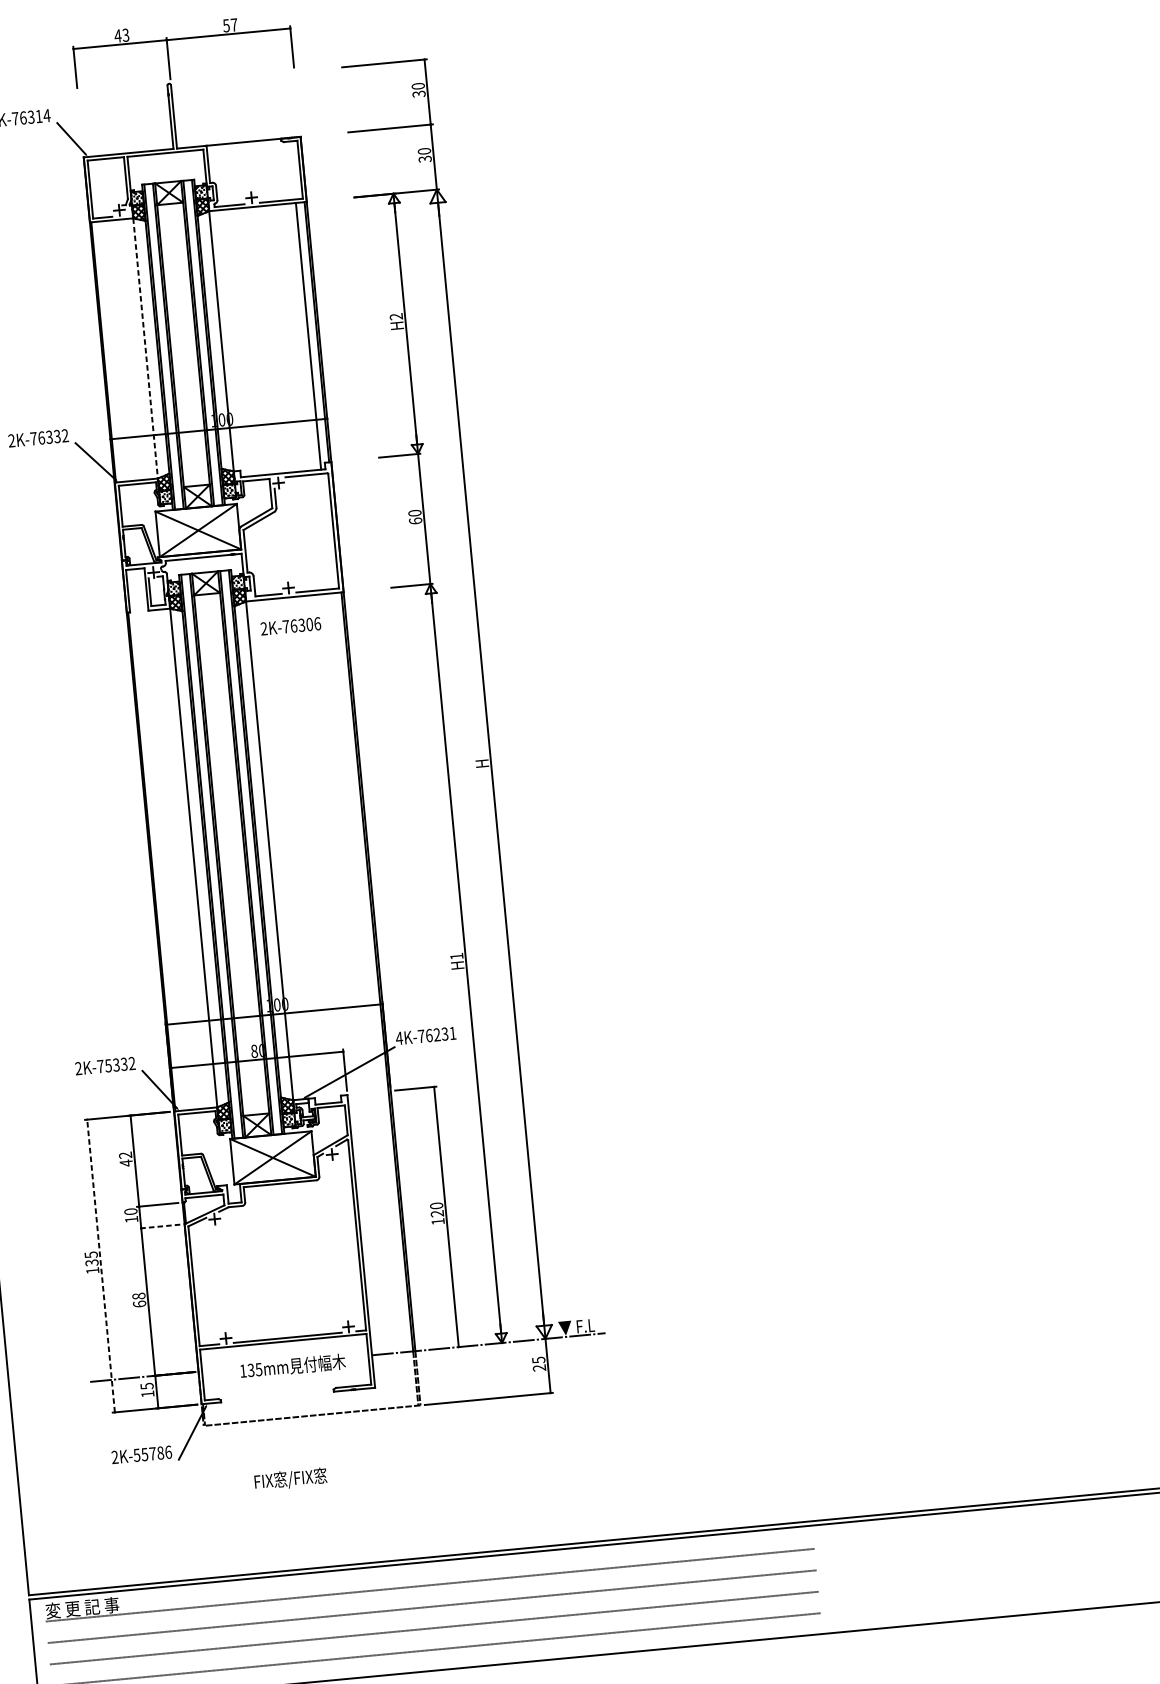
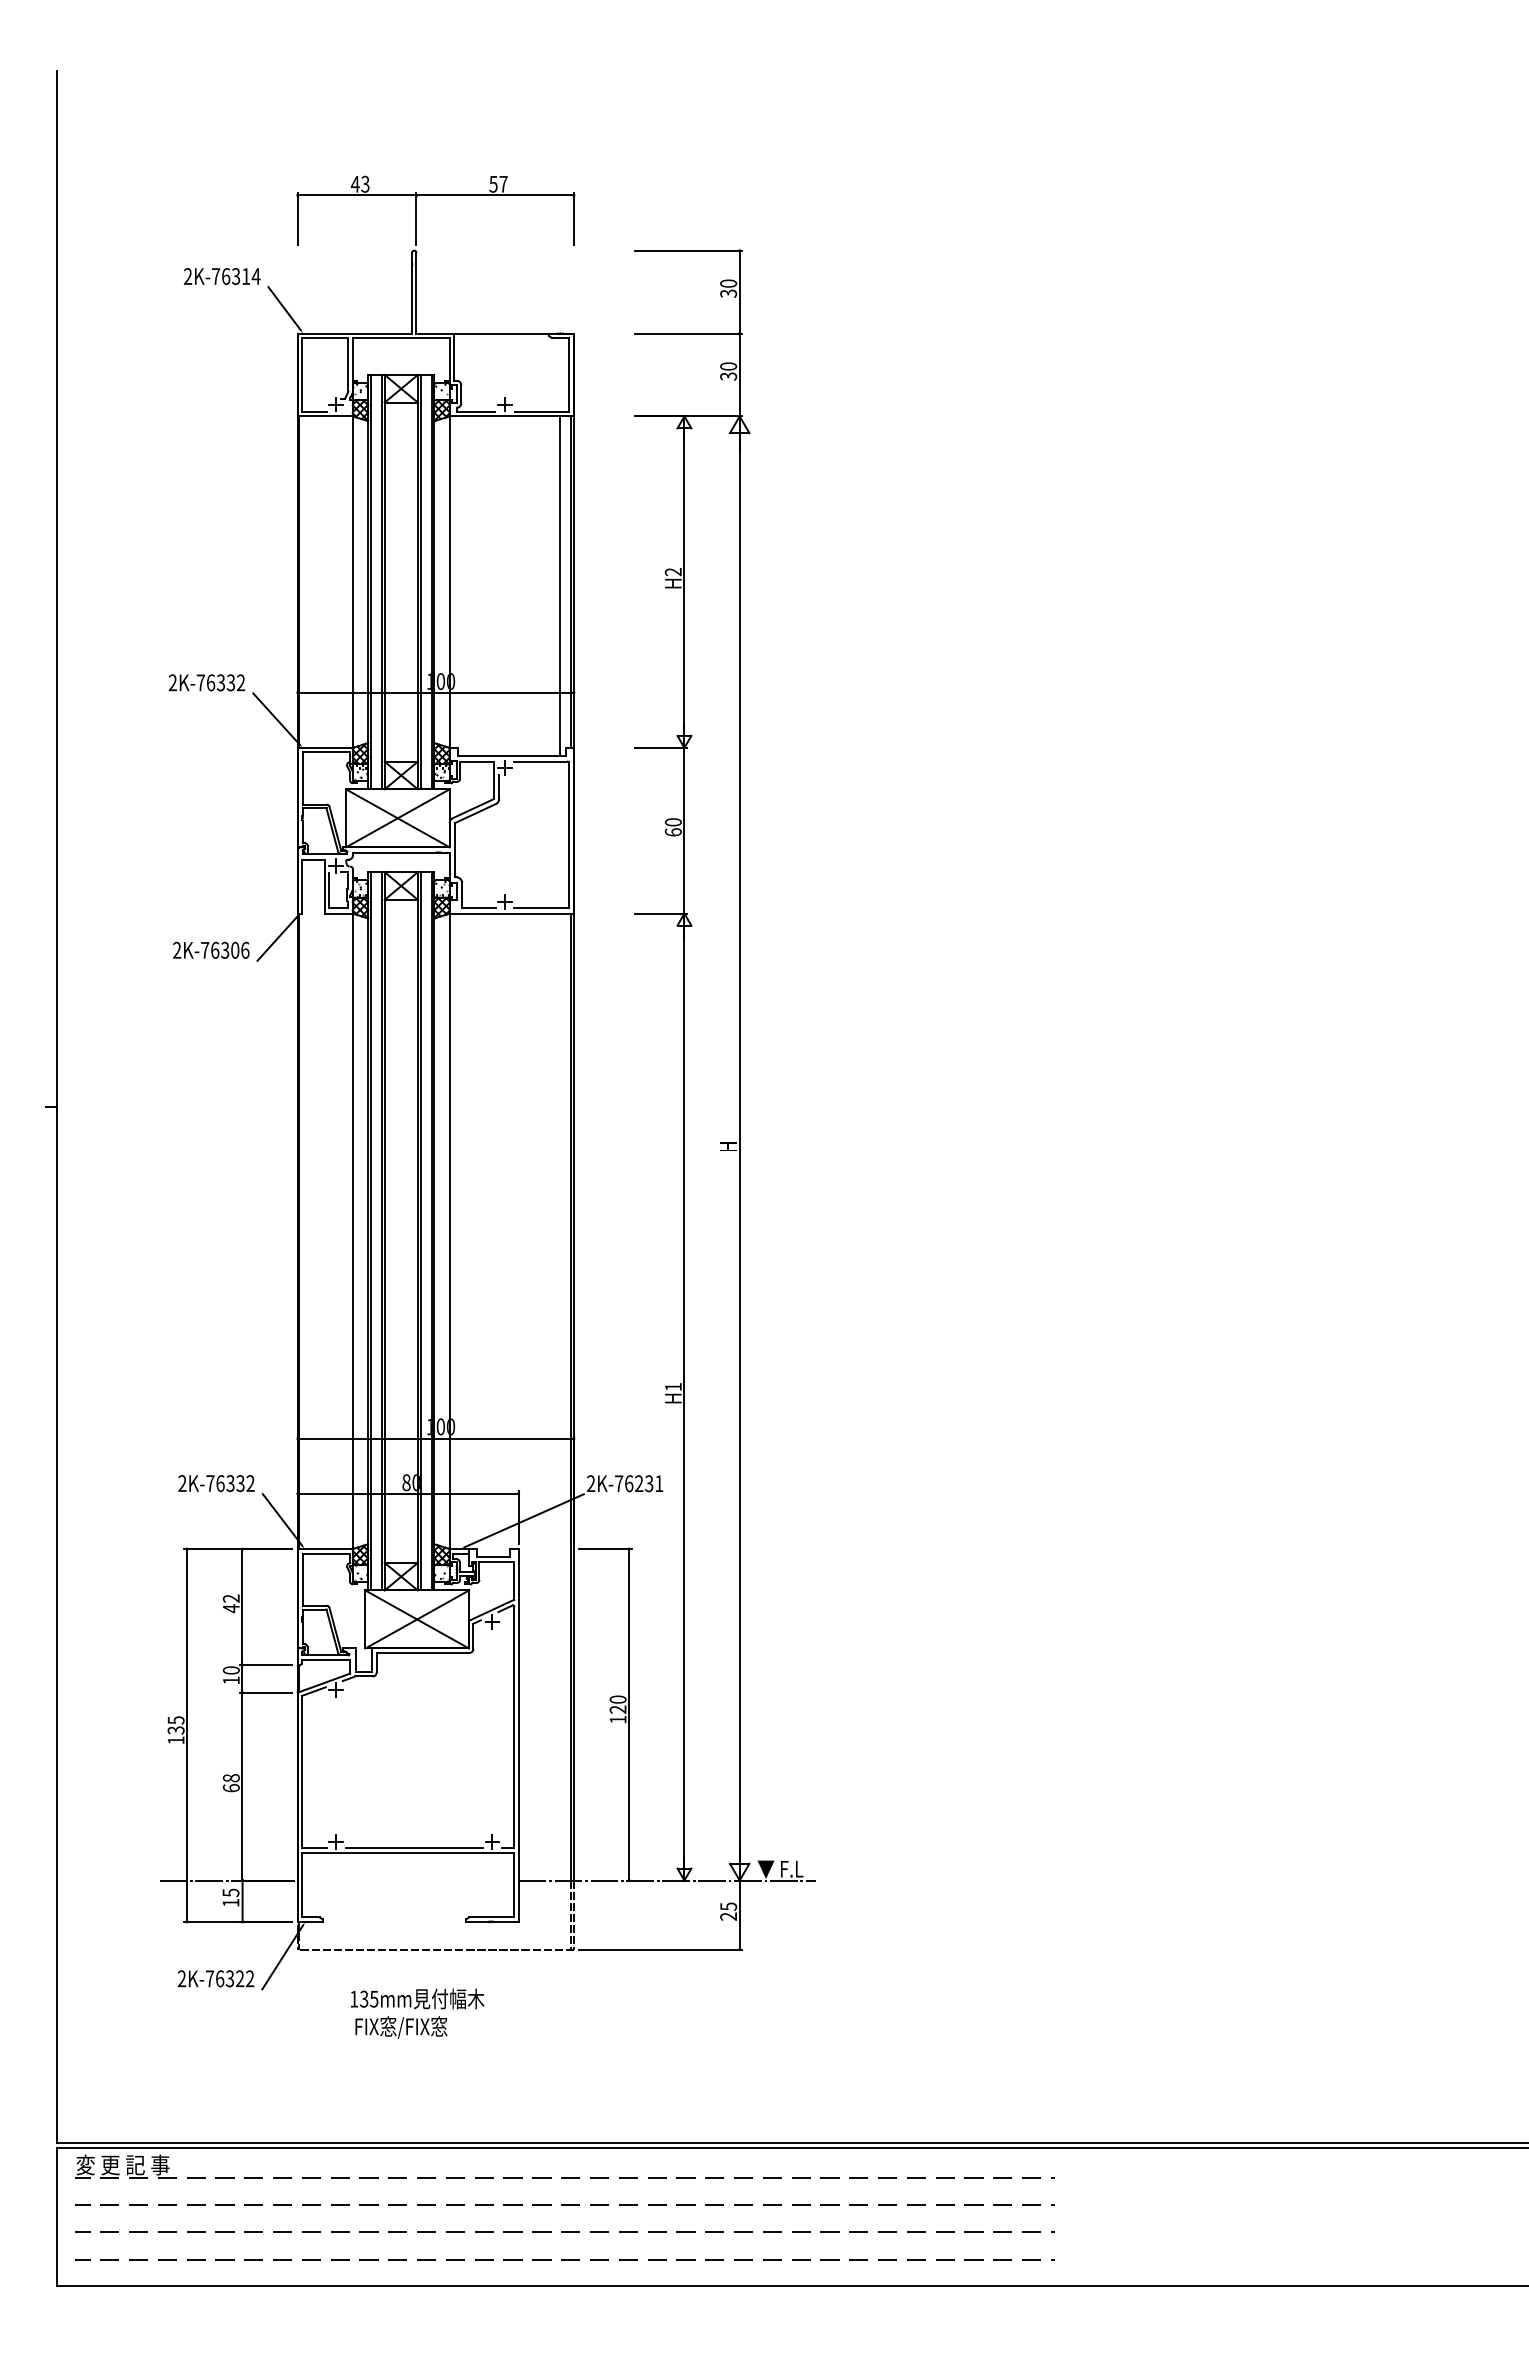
line: (145, 348) -> (352, 582), dashed -> solid
text: (291, 625) -> (211, 949), moved
line: (112, 633) -> (276, 938), added
text: (398, 1038) -> (590, 1483), 4K-76231 -> 2K-76231
text: (108, 1065) -> (220, 1483), 2K-75332 -> 2K-76332
line: (159, 1226) -> (265, 1692), dashed -> solid
line: (101, 1266) -> (187, 1735), dashed -> solid
text: (292, 1365) -> (417, 1998), moved
text: (152, 1453) -> (229, 1978), 2K-55786 -> 2K-76322

